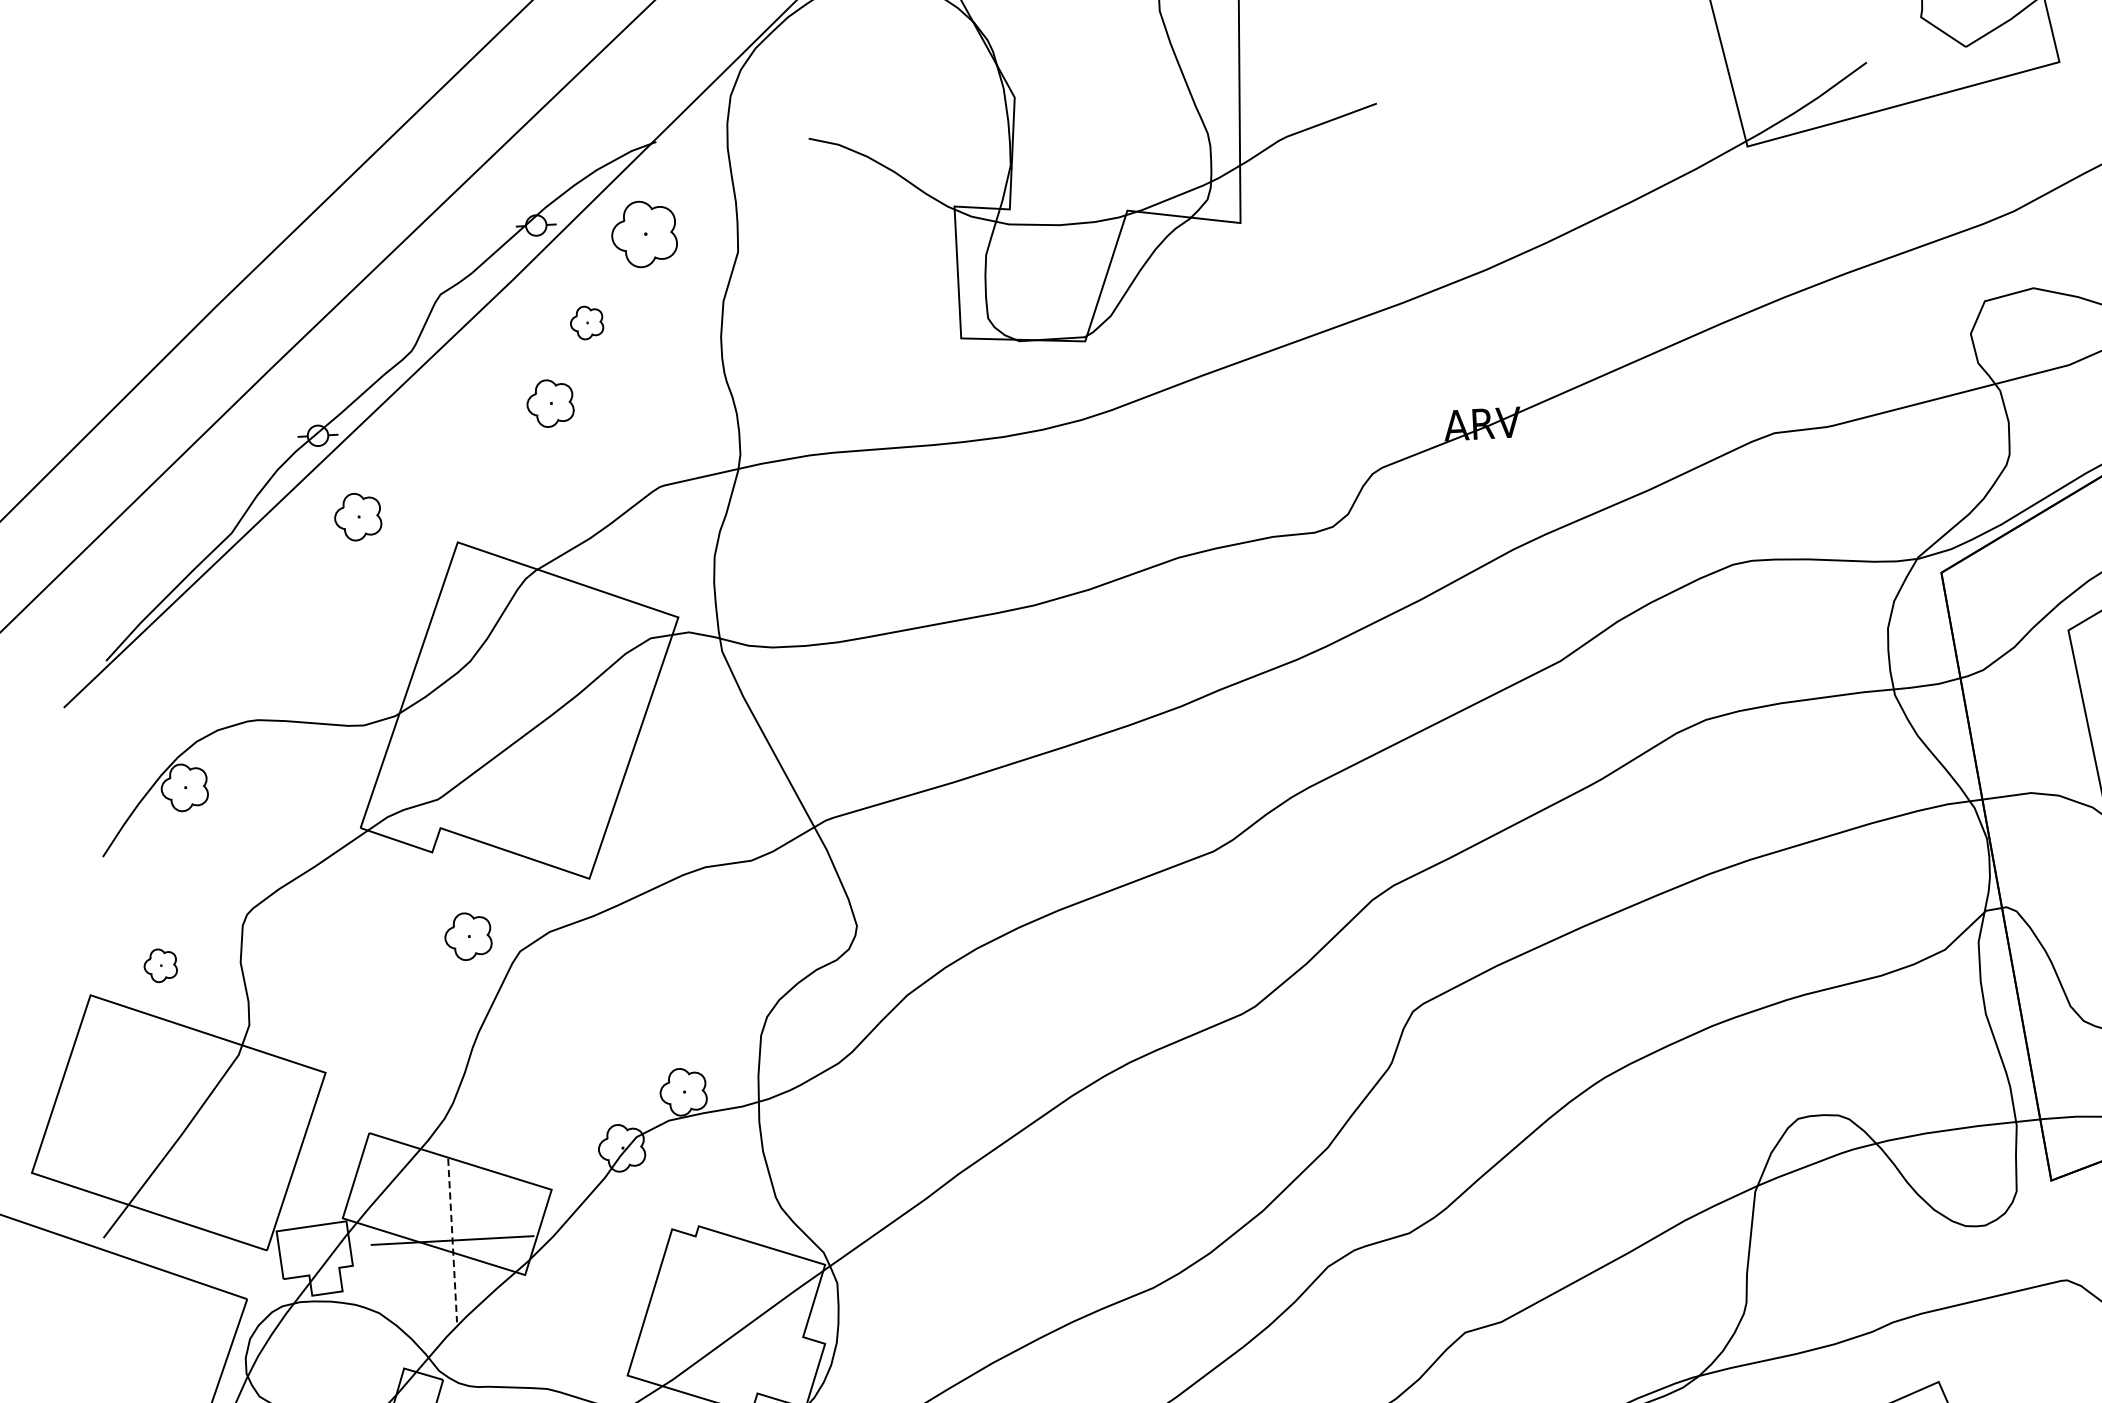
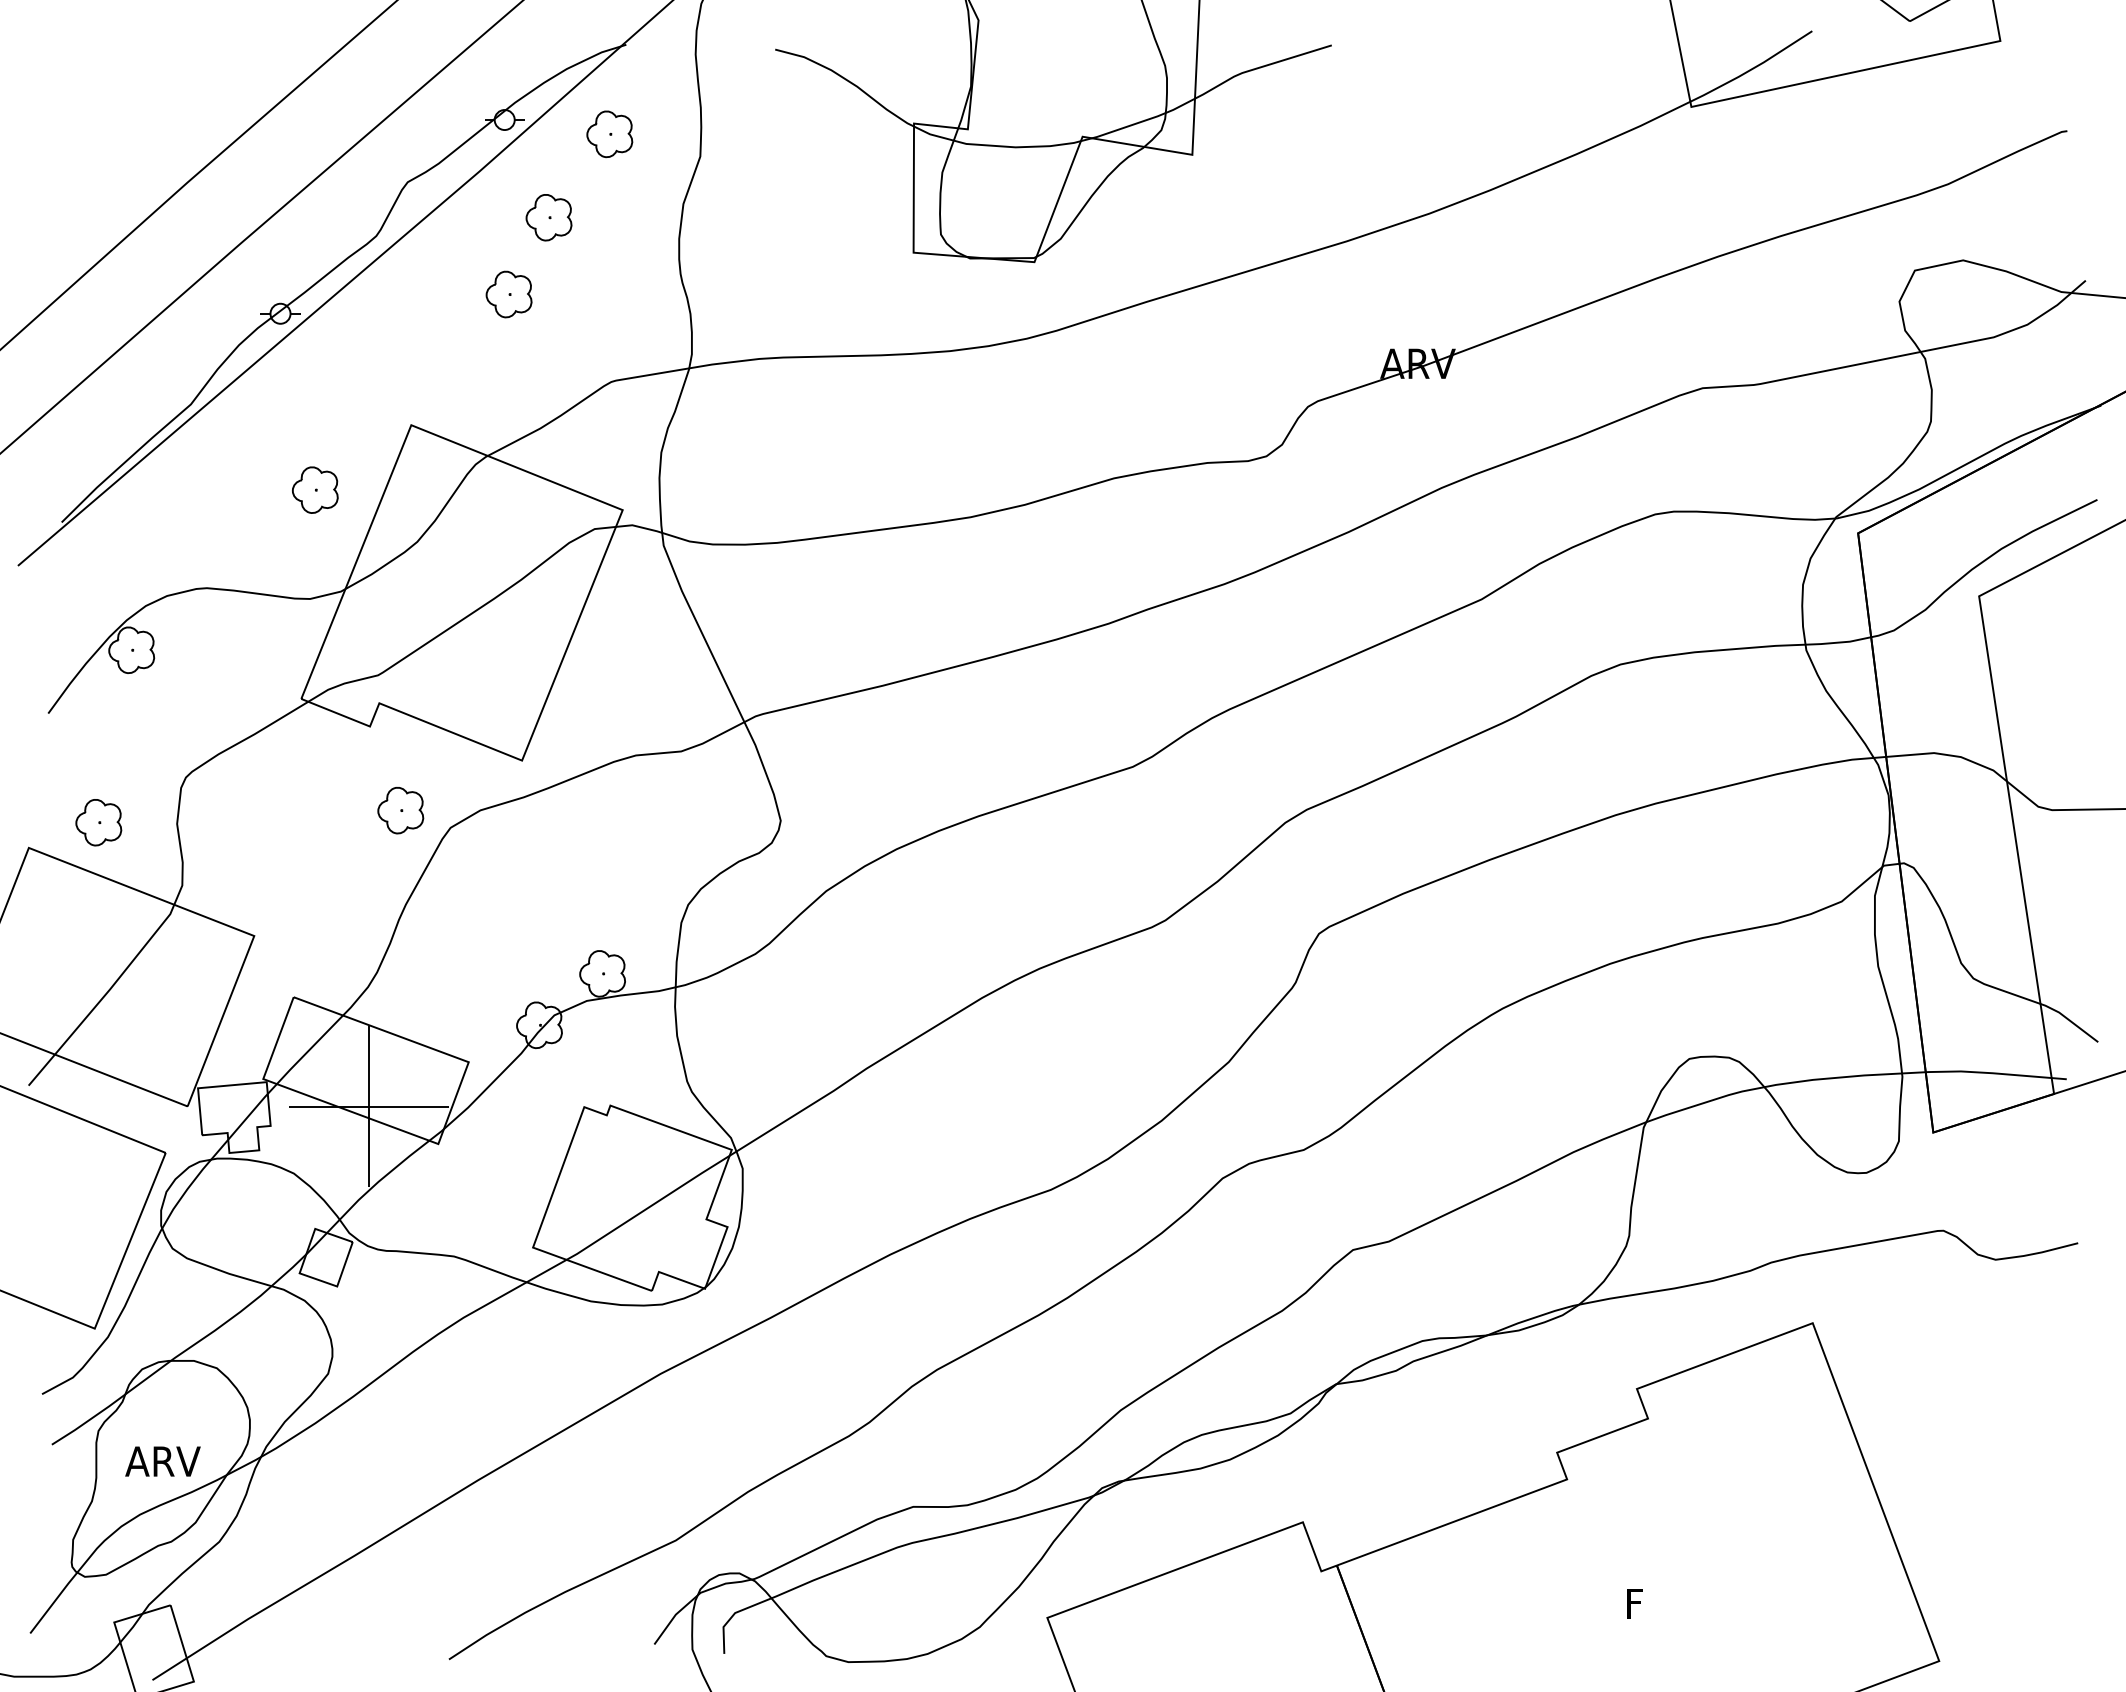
part: (644, 234) -> (609, 134), size x0.71
part: (586, 322) -> (548, 217), size x1.43
part: (358, 516) -> (315, 489), moved
part: (160, 965) -> (98, 822), size x1.43
line: (452, 1241) -> (369, 1107), dashed -> solid

